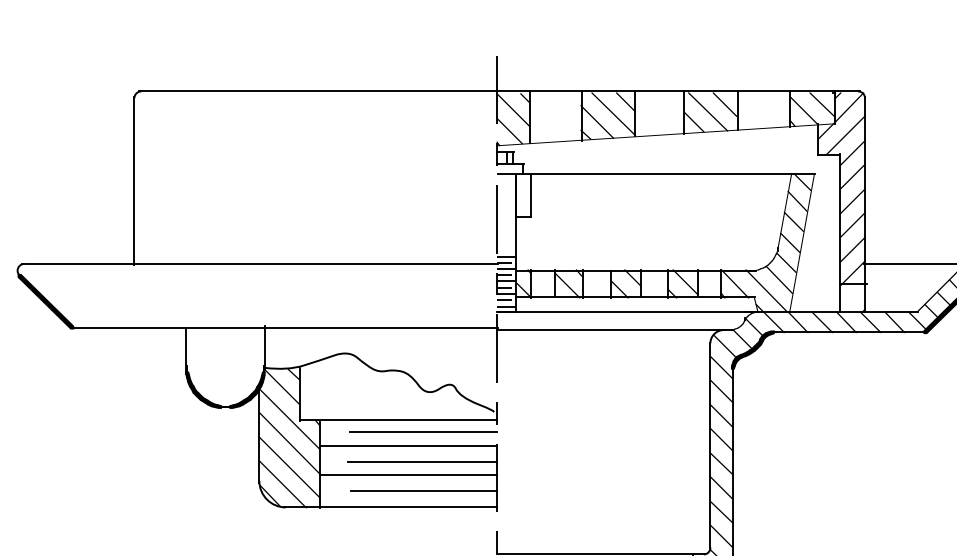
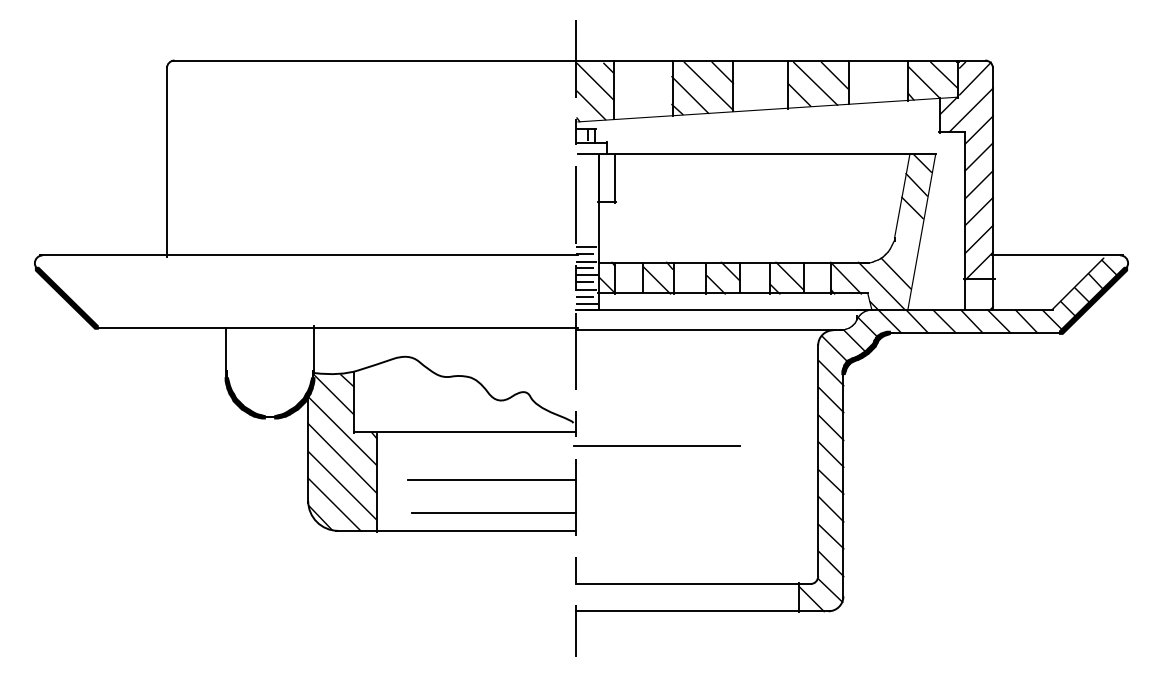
fill: (790, 242) -> (908, 231), removed
fill: (785, 263) -> (903, 254), removed
line: (422, 431) -> (656, 445), moved
line: (408, 446) -> (476, 461), removed
line: (408, 475) -> (476, 494), removed

